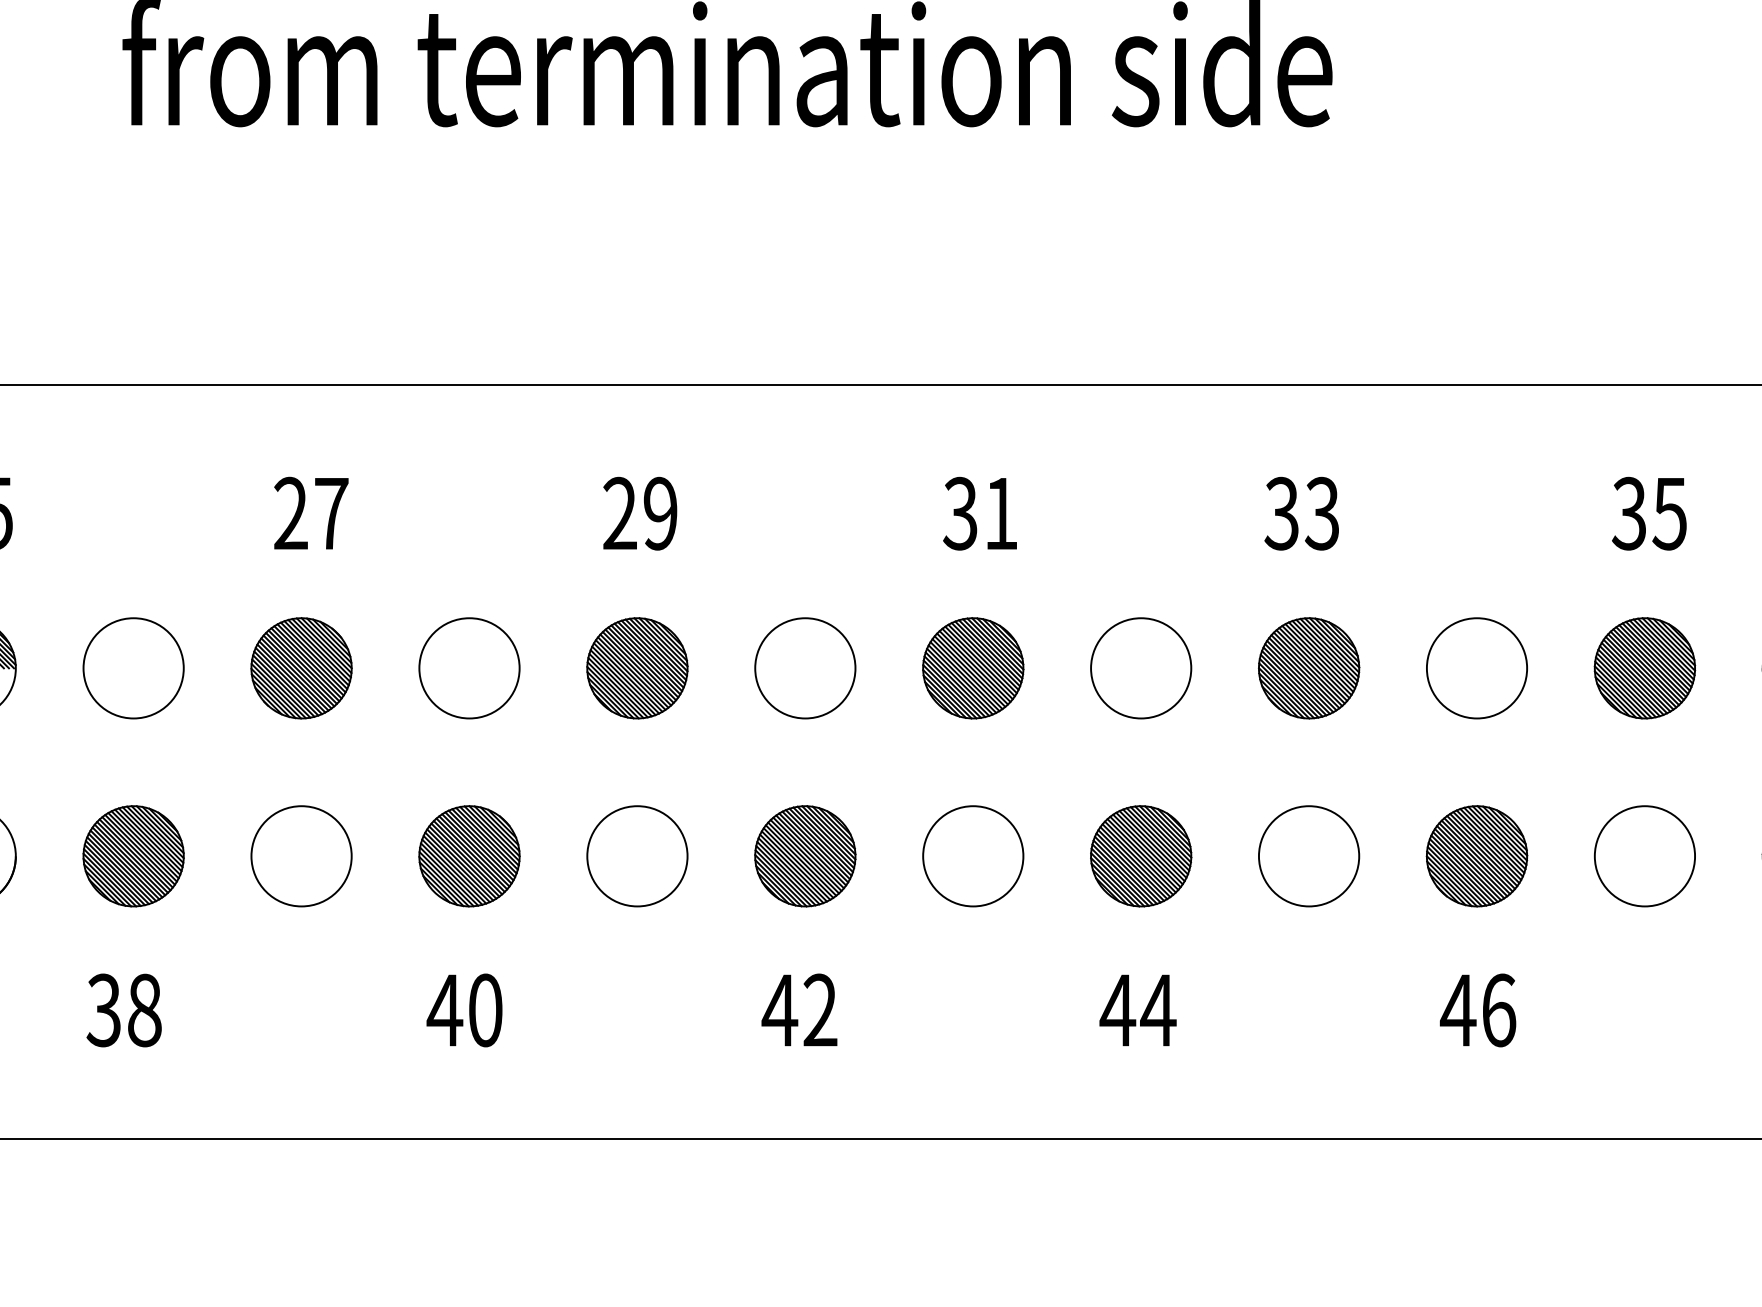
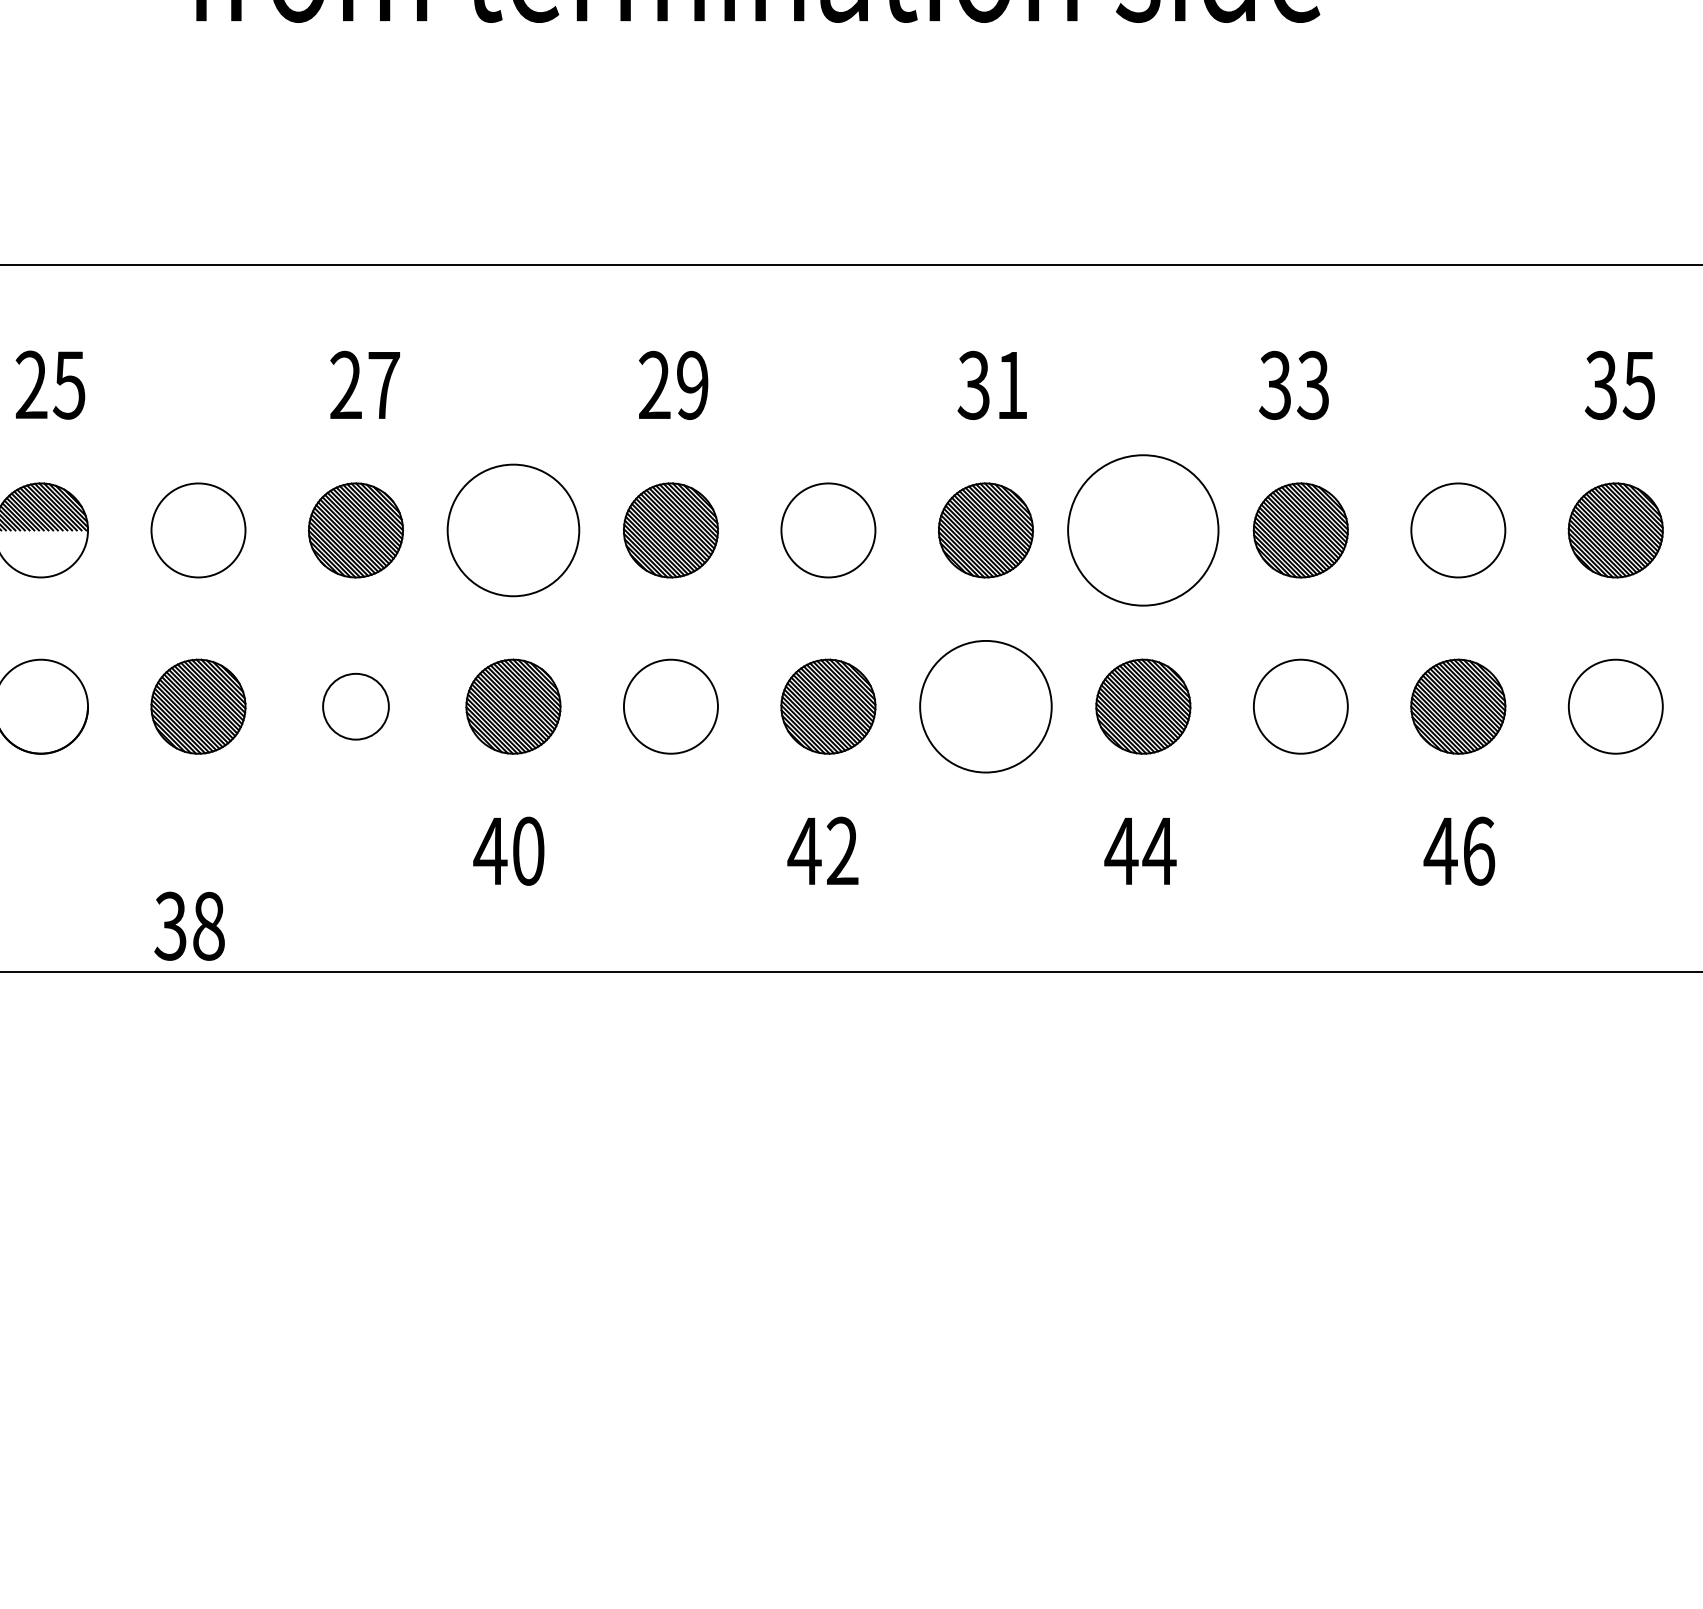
circle: (469, 668) -> (513, 530), size x1.4
circle: (1141, 668) -> (1143, 530), size x1.6
circle: (301, 856) -> (355, 706), size x0.7
circle: (972, 856) -> (985, 706), size x1.4
text: (124, 1009) -> (189, 925), moved

